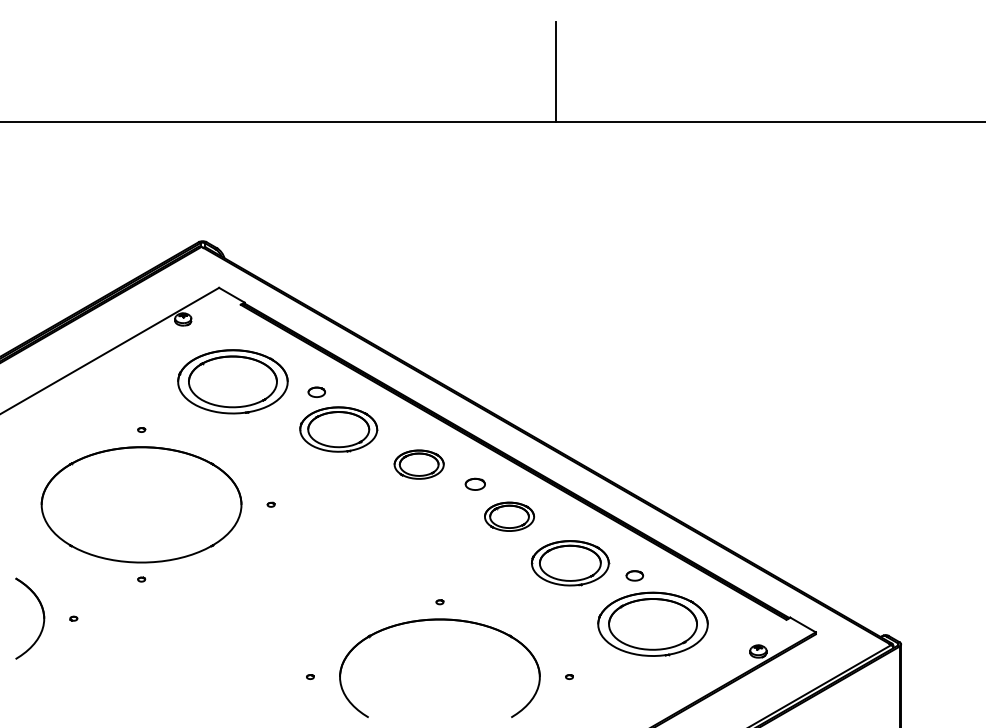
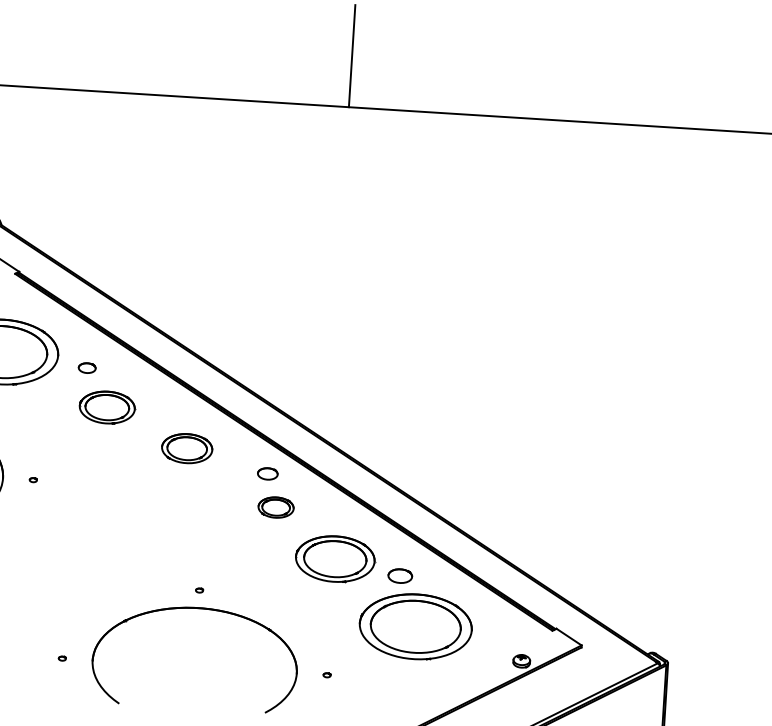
part: (338, 429) -> (106, 407), size x0.7
part: (474, 483) -> (266, 472), moved
part: (509, 516) -> (276, 507), size x0.7
part: (634, 575) -> (400, 575), size x1.4

